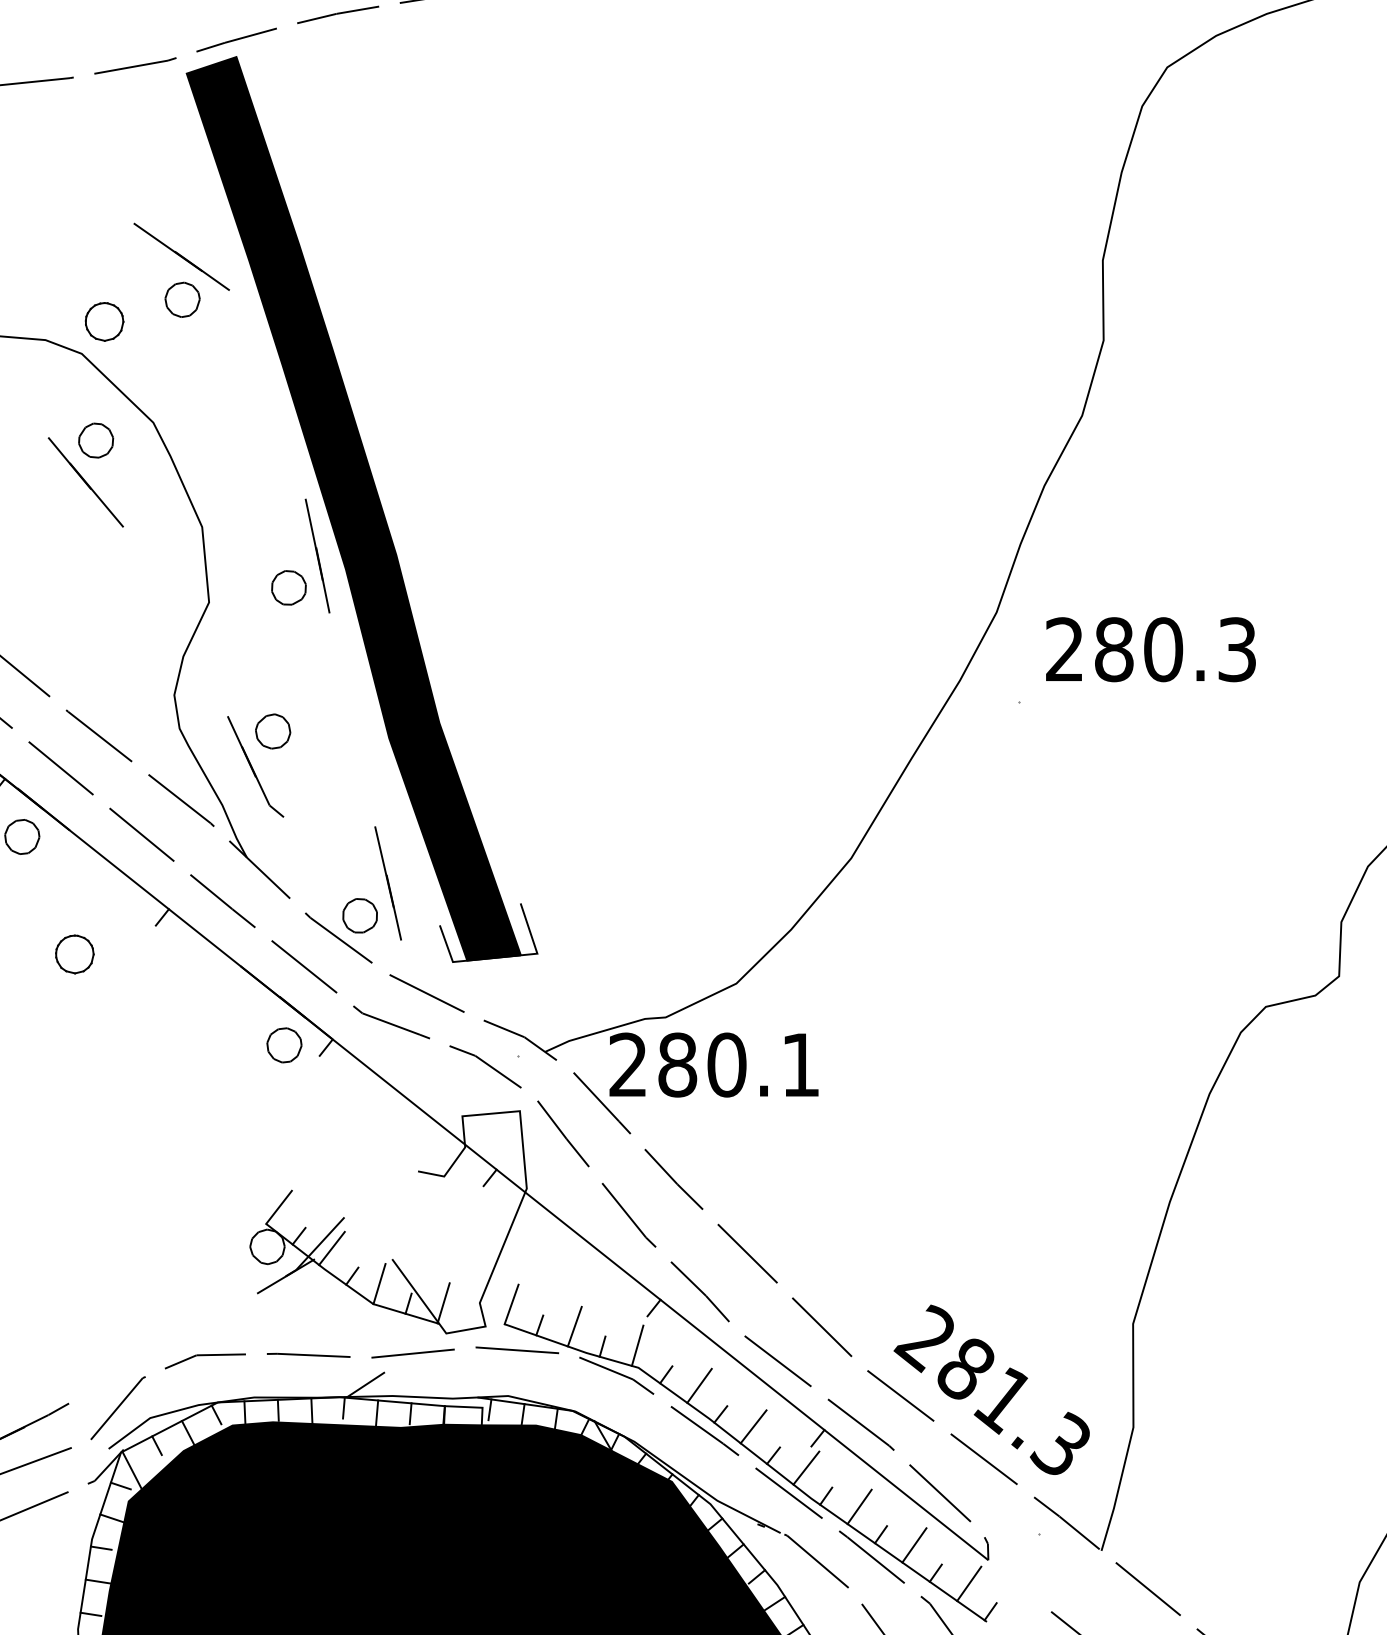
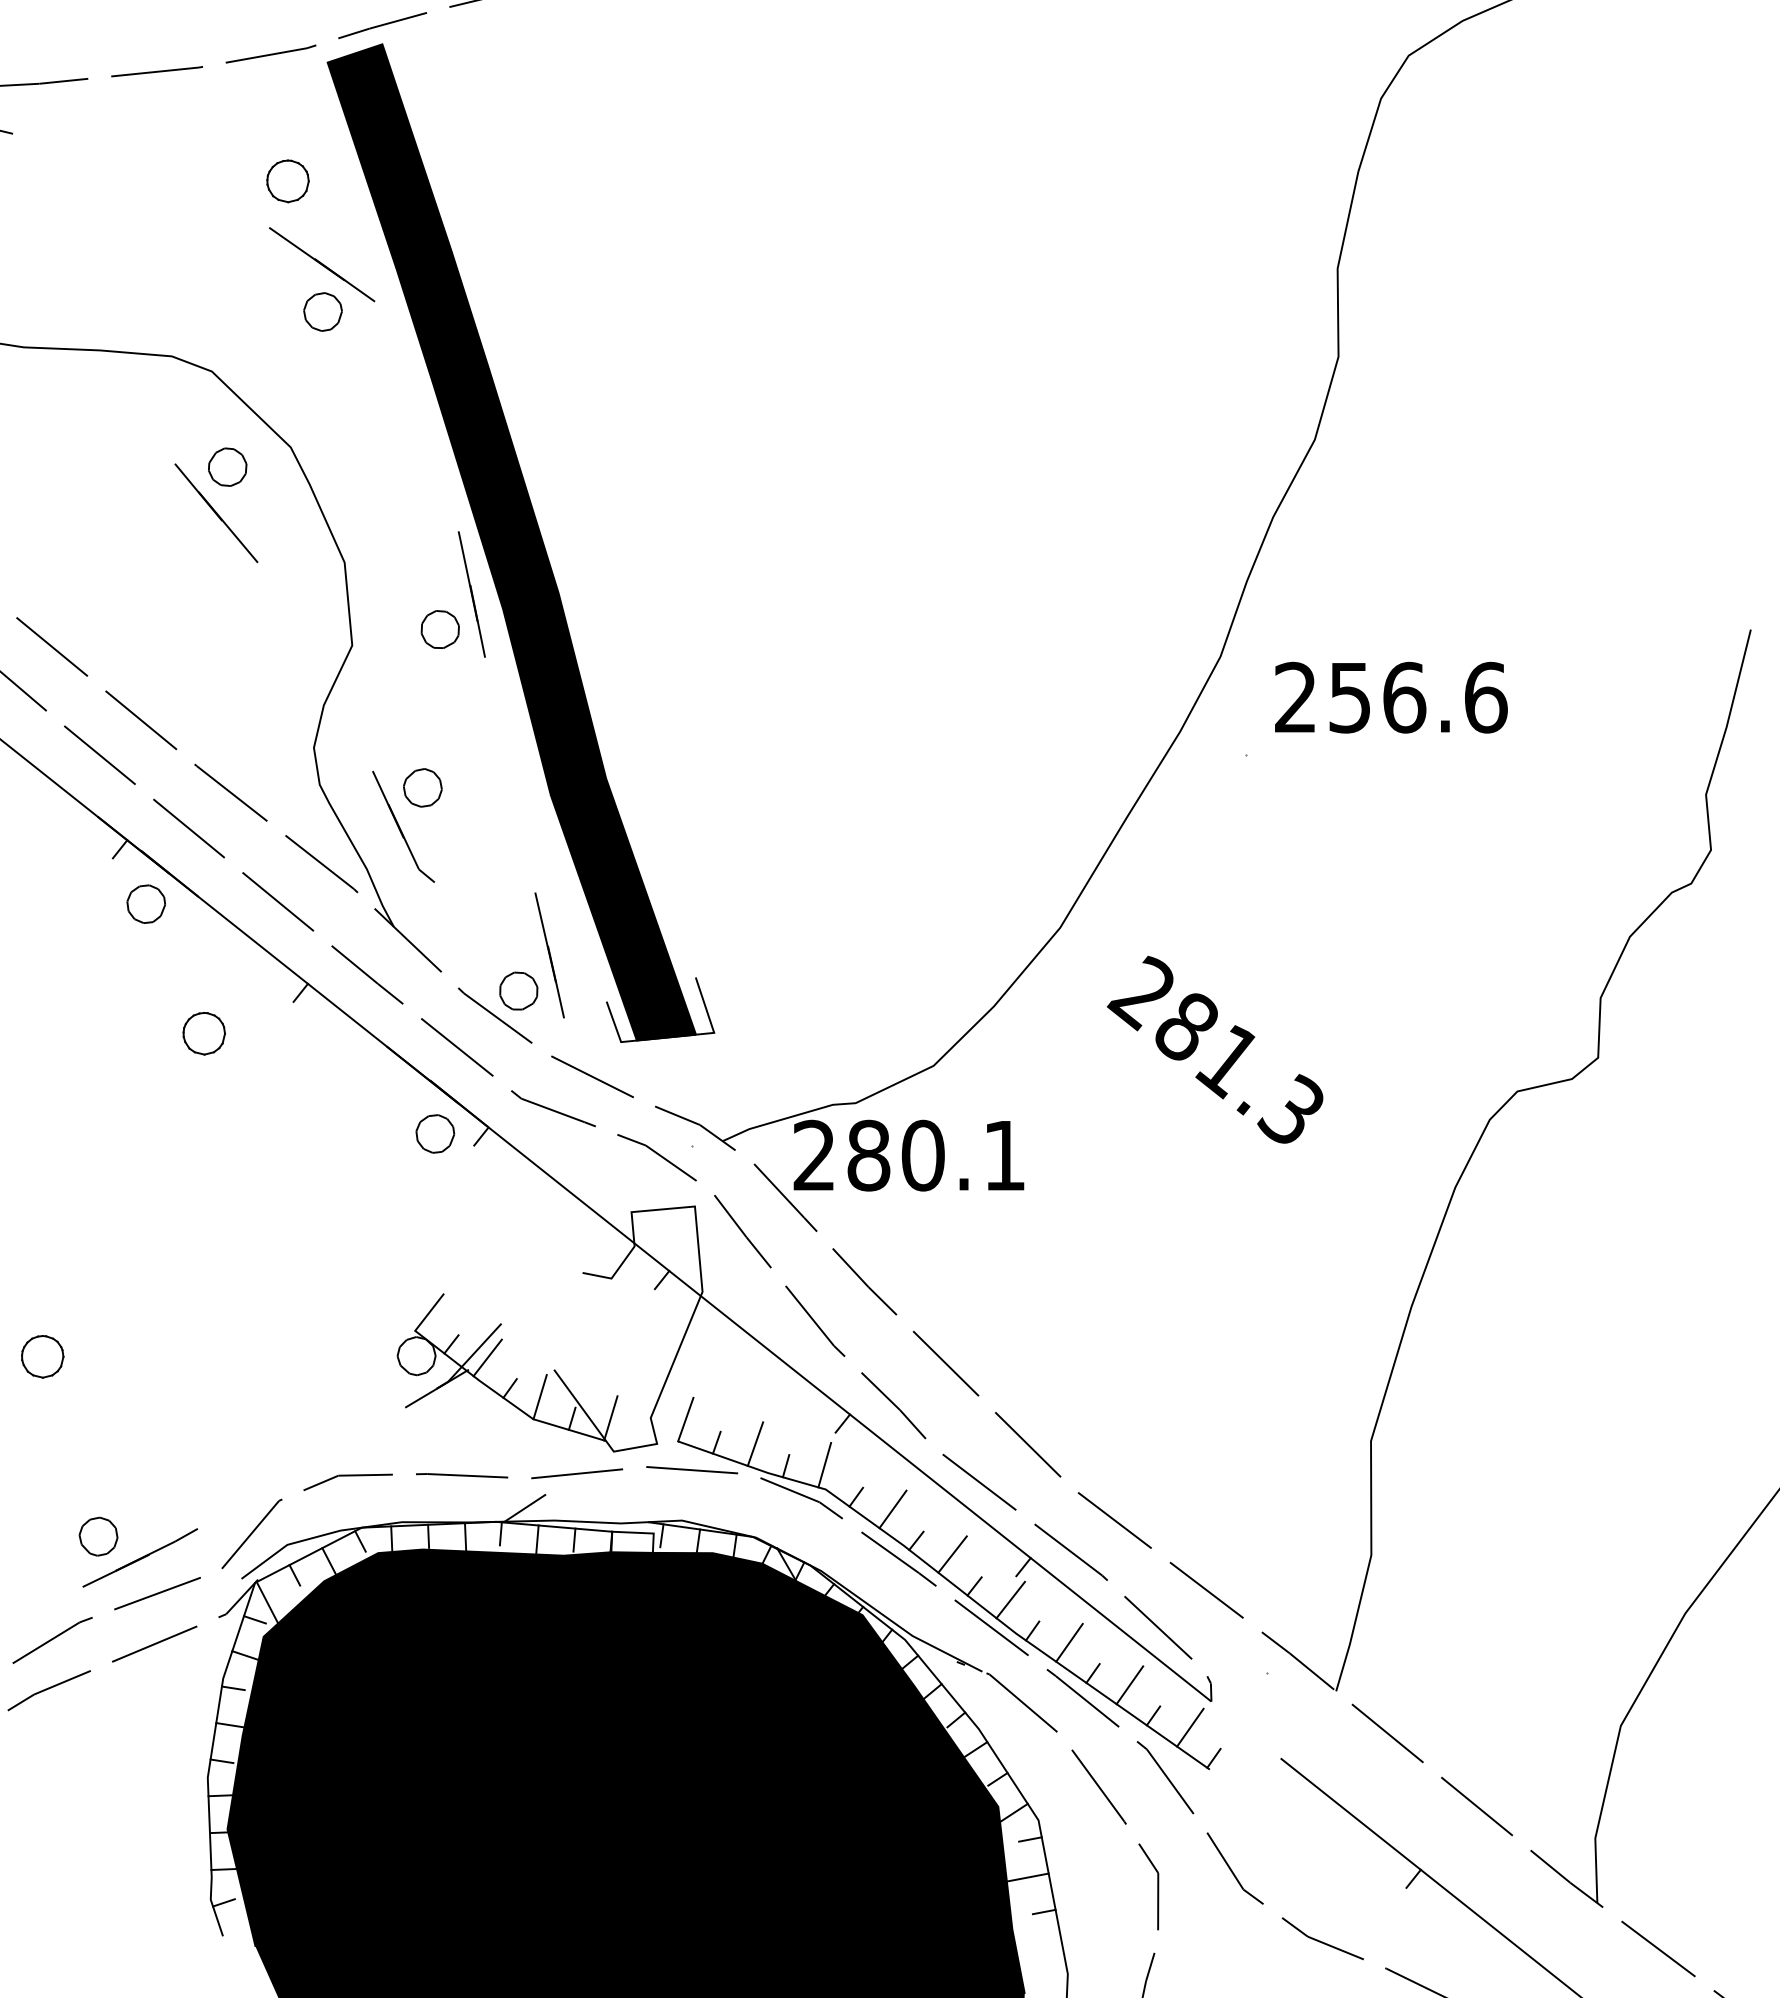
part: (104, 322) -> (287, 181), moved
text: (1176, 649) -> (1418, 697), 280.3 -> 256.6
text: (992, 1389) -> (1215, 1049), moved

